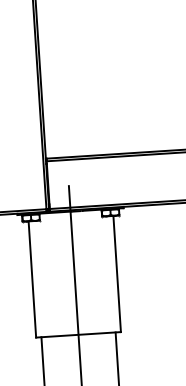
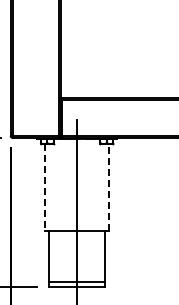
line: (116, 273) -> (108, 187), solid -> dashed
line: (32, 279) -> (45, 187), solid -> dashed

